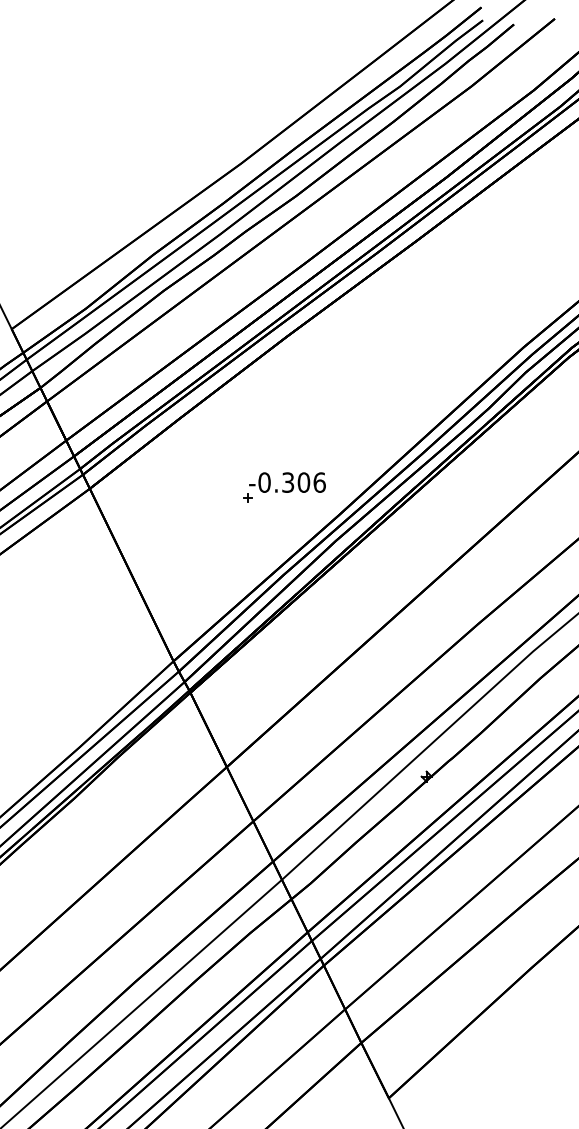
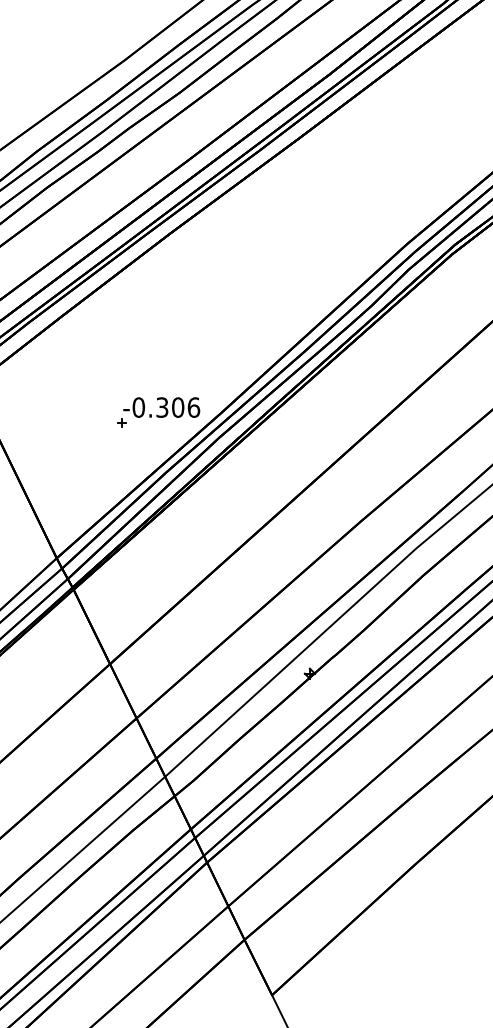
part: (284, 487) -> (158, 412), moved

